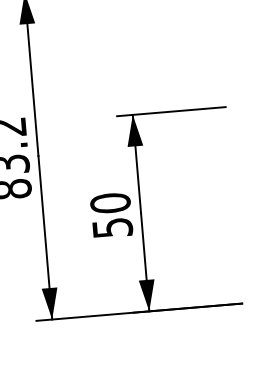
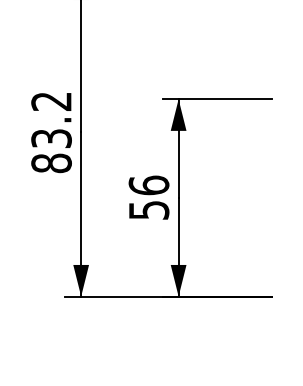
text: (109, 203) -> (148, 185), 50 -> 56

